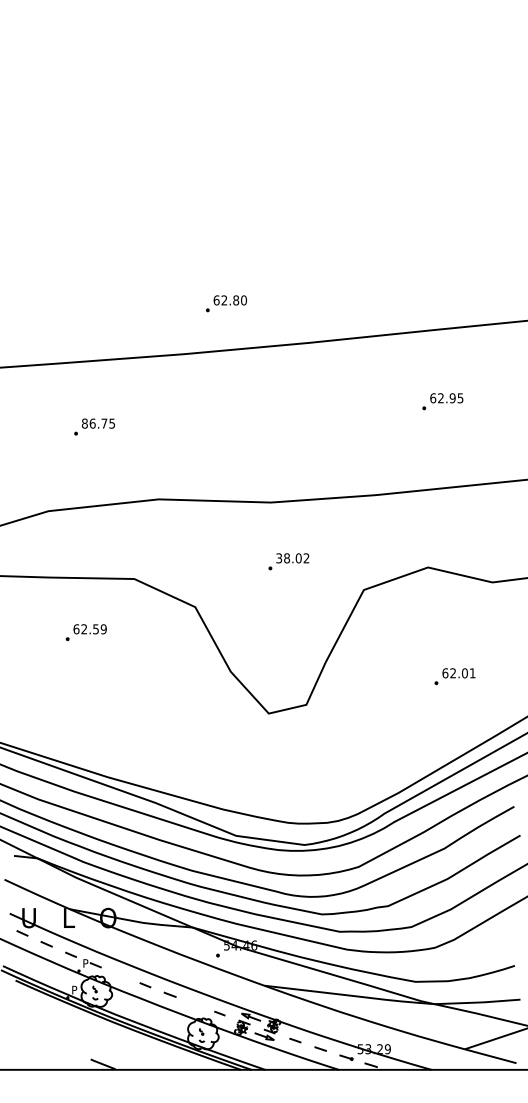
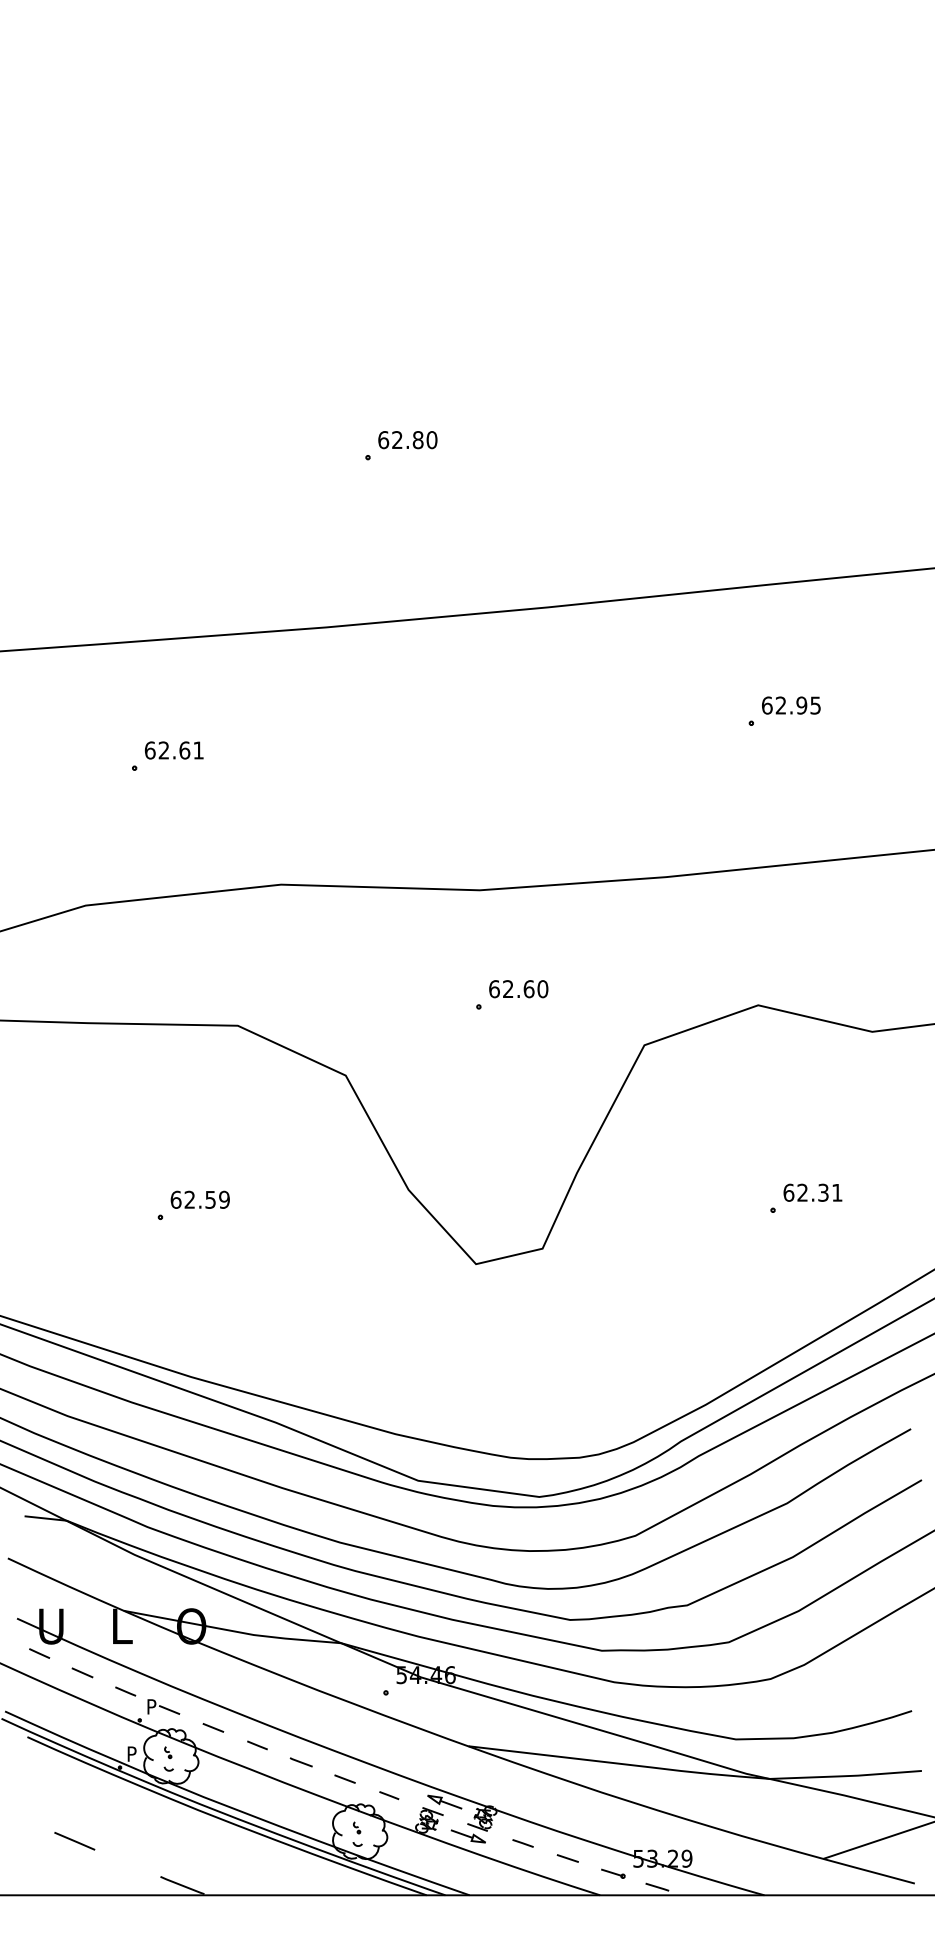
part: (226, 303) -> (401, 445), moved
text: (97, 423) -> (172, 750), 86.75 -> 62.61
text: (292, 558) -> (517, 989), 38.02 -> 62.60
part: (85, 632) -> (192, 1205), moved
text: (464, 673) -> (822, 1193), 62.01 -> 62.31
line: (120, 975) -> (213, 1728), added
line: (194, 1004) -> (344, 1779), added
line: (41, 1038) -> (73, 1839), added

